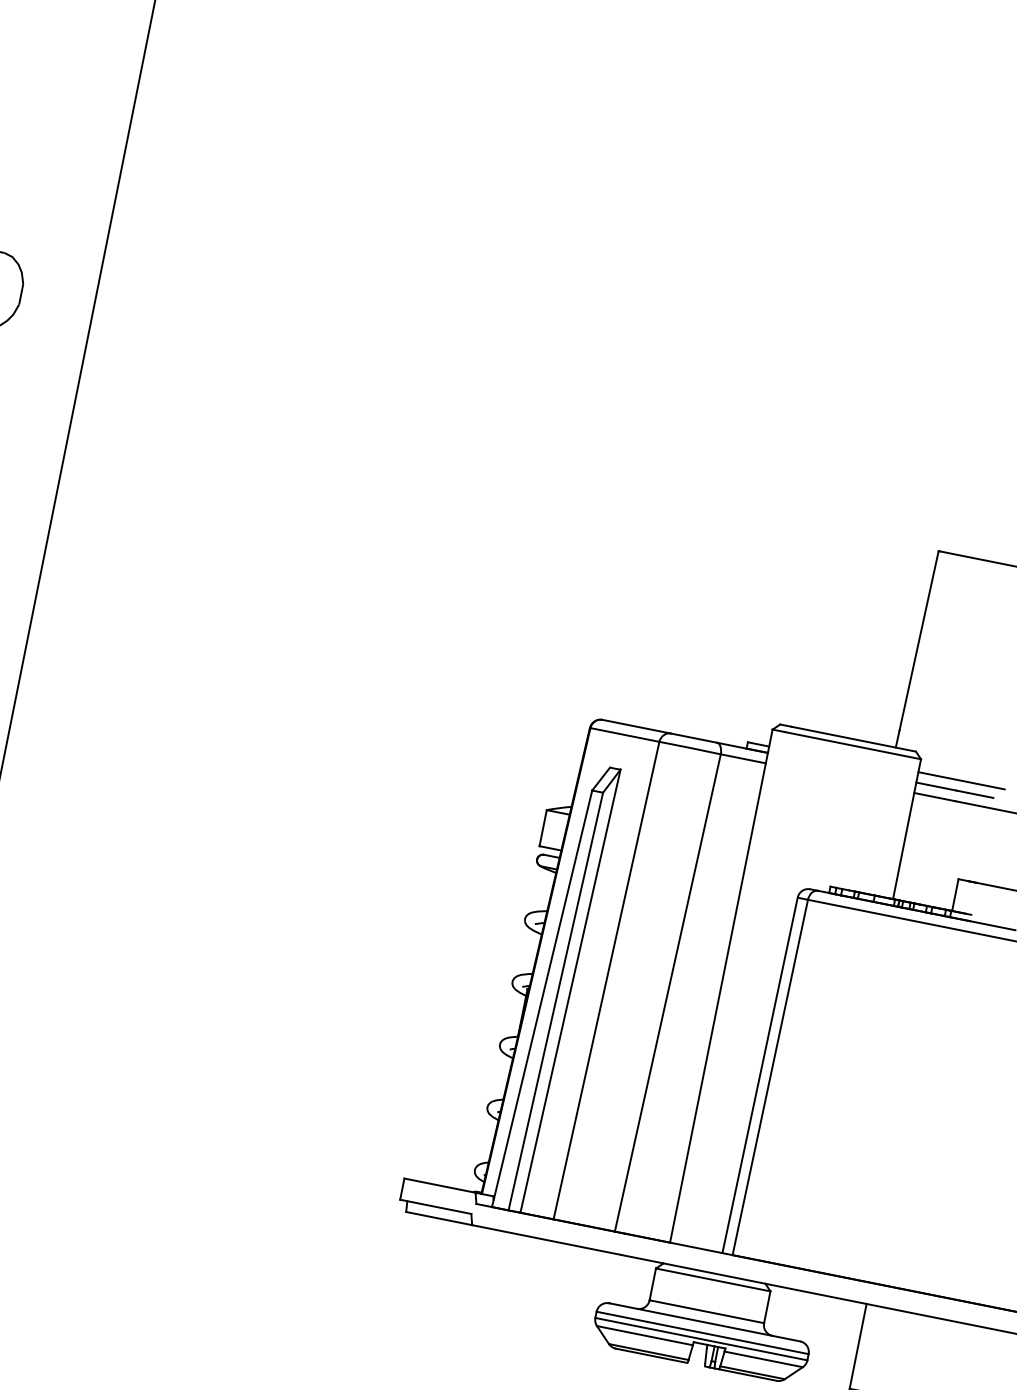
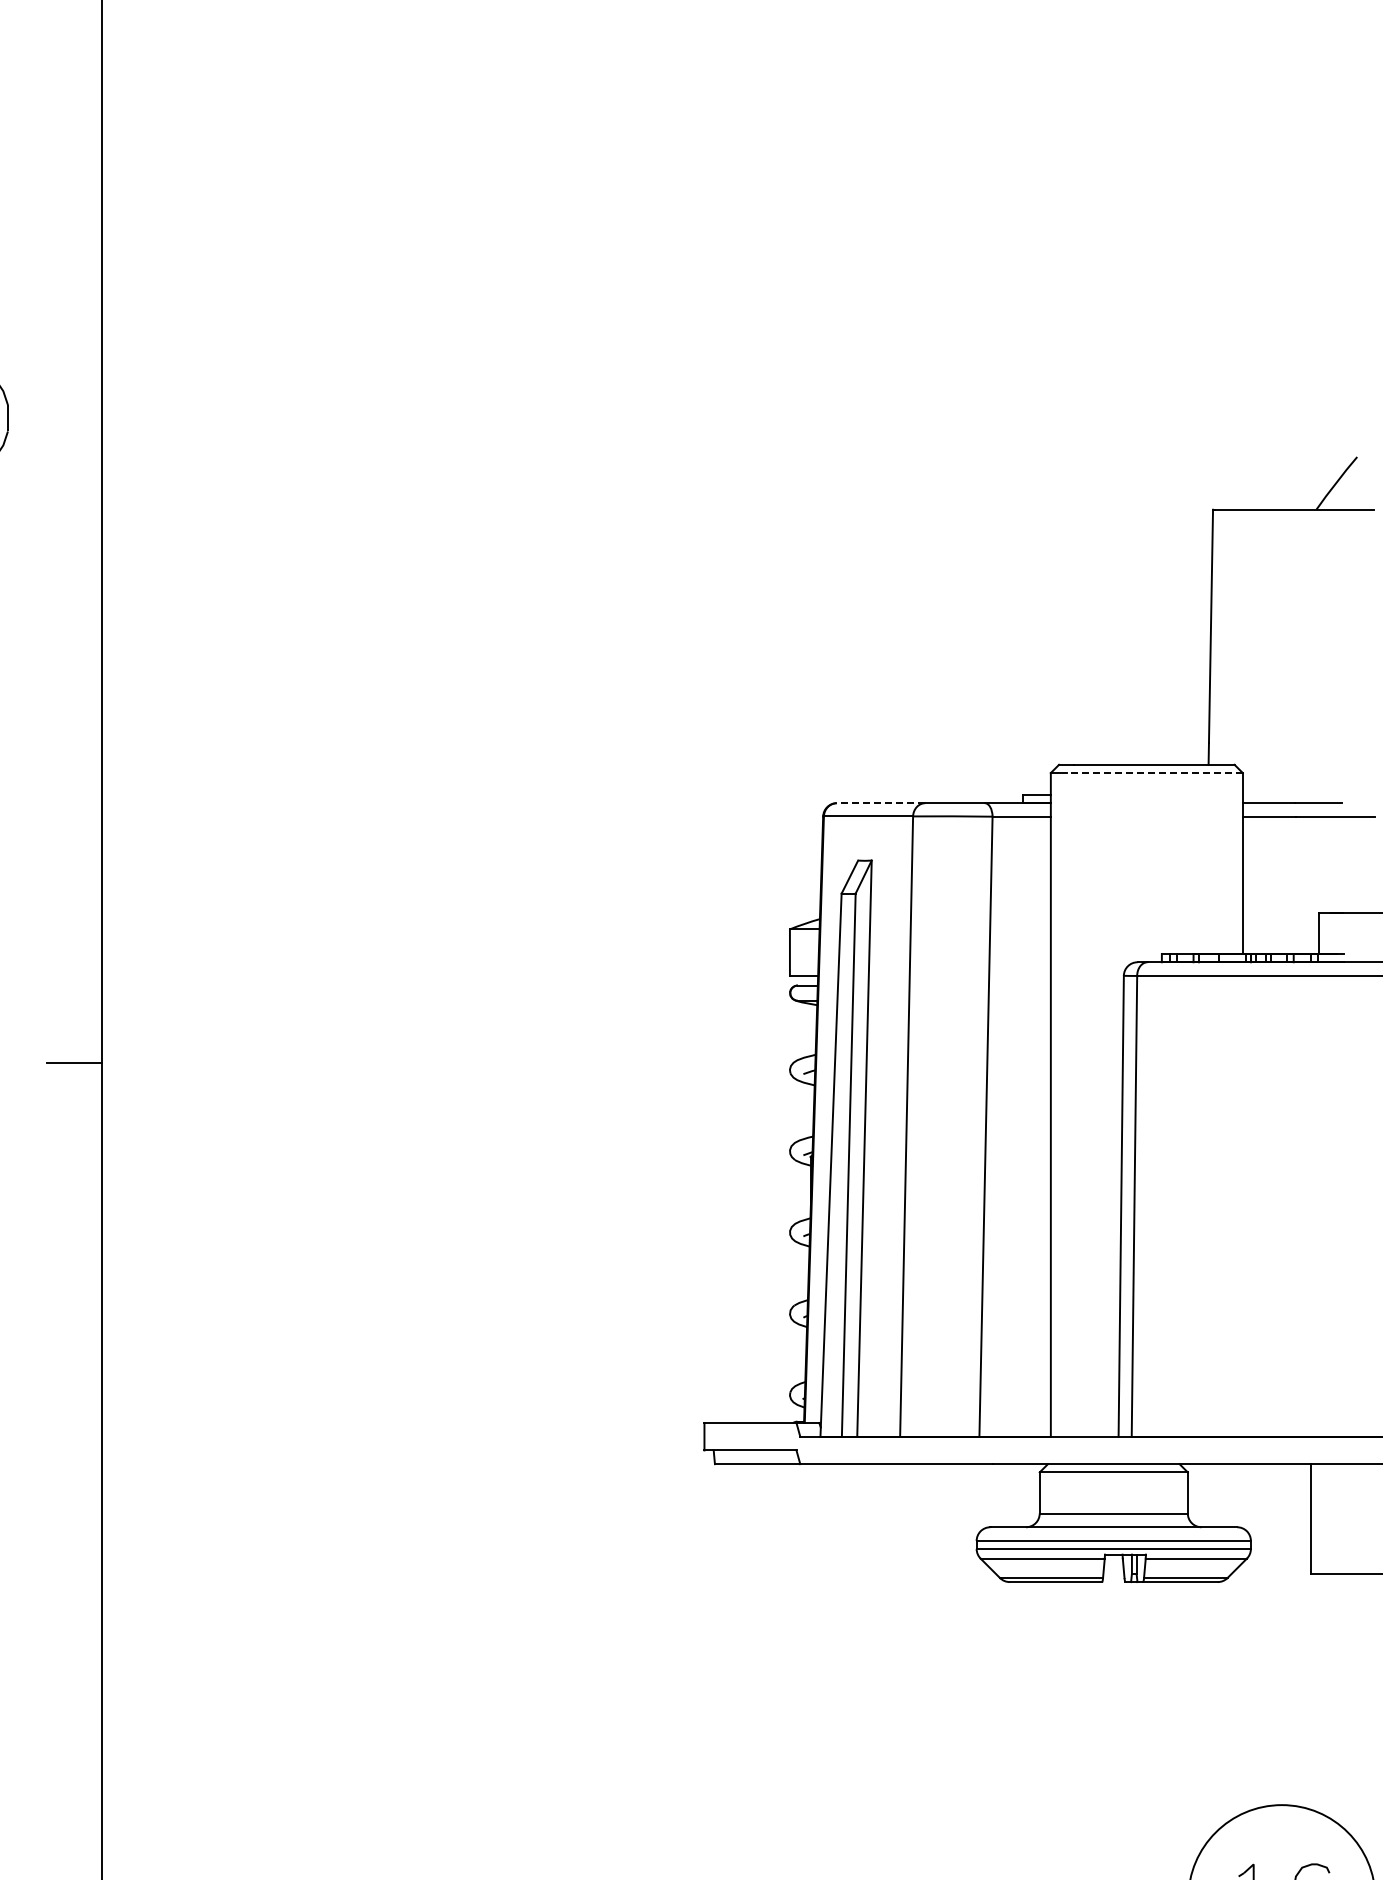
line: (636, 726) -> (880, 803), solid -> dashed
line: (853, 746) -> (1155, 773), solid -> dashed
line: (961, 780) -> (1298, 789), removed

